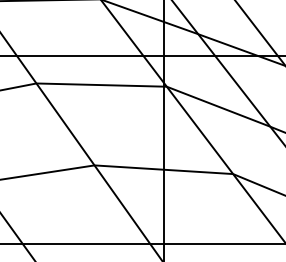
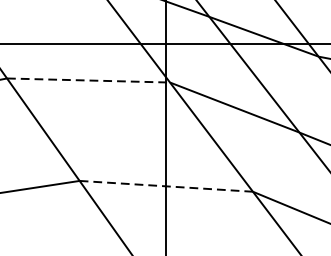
line: (102, 85) -> (89, 81), solid -> dashed
line: (164, 169) -> (167, 186), solid -> dashed

